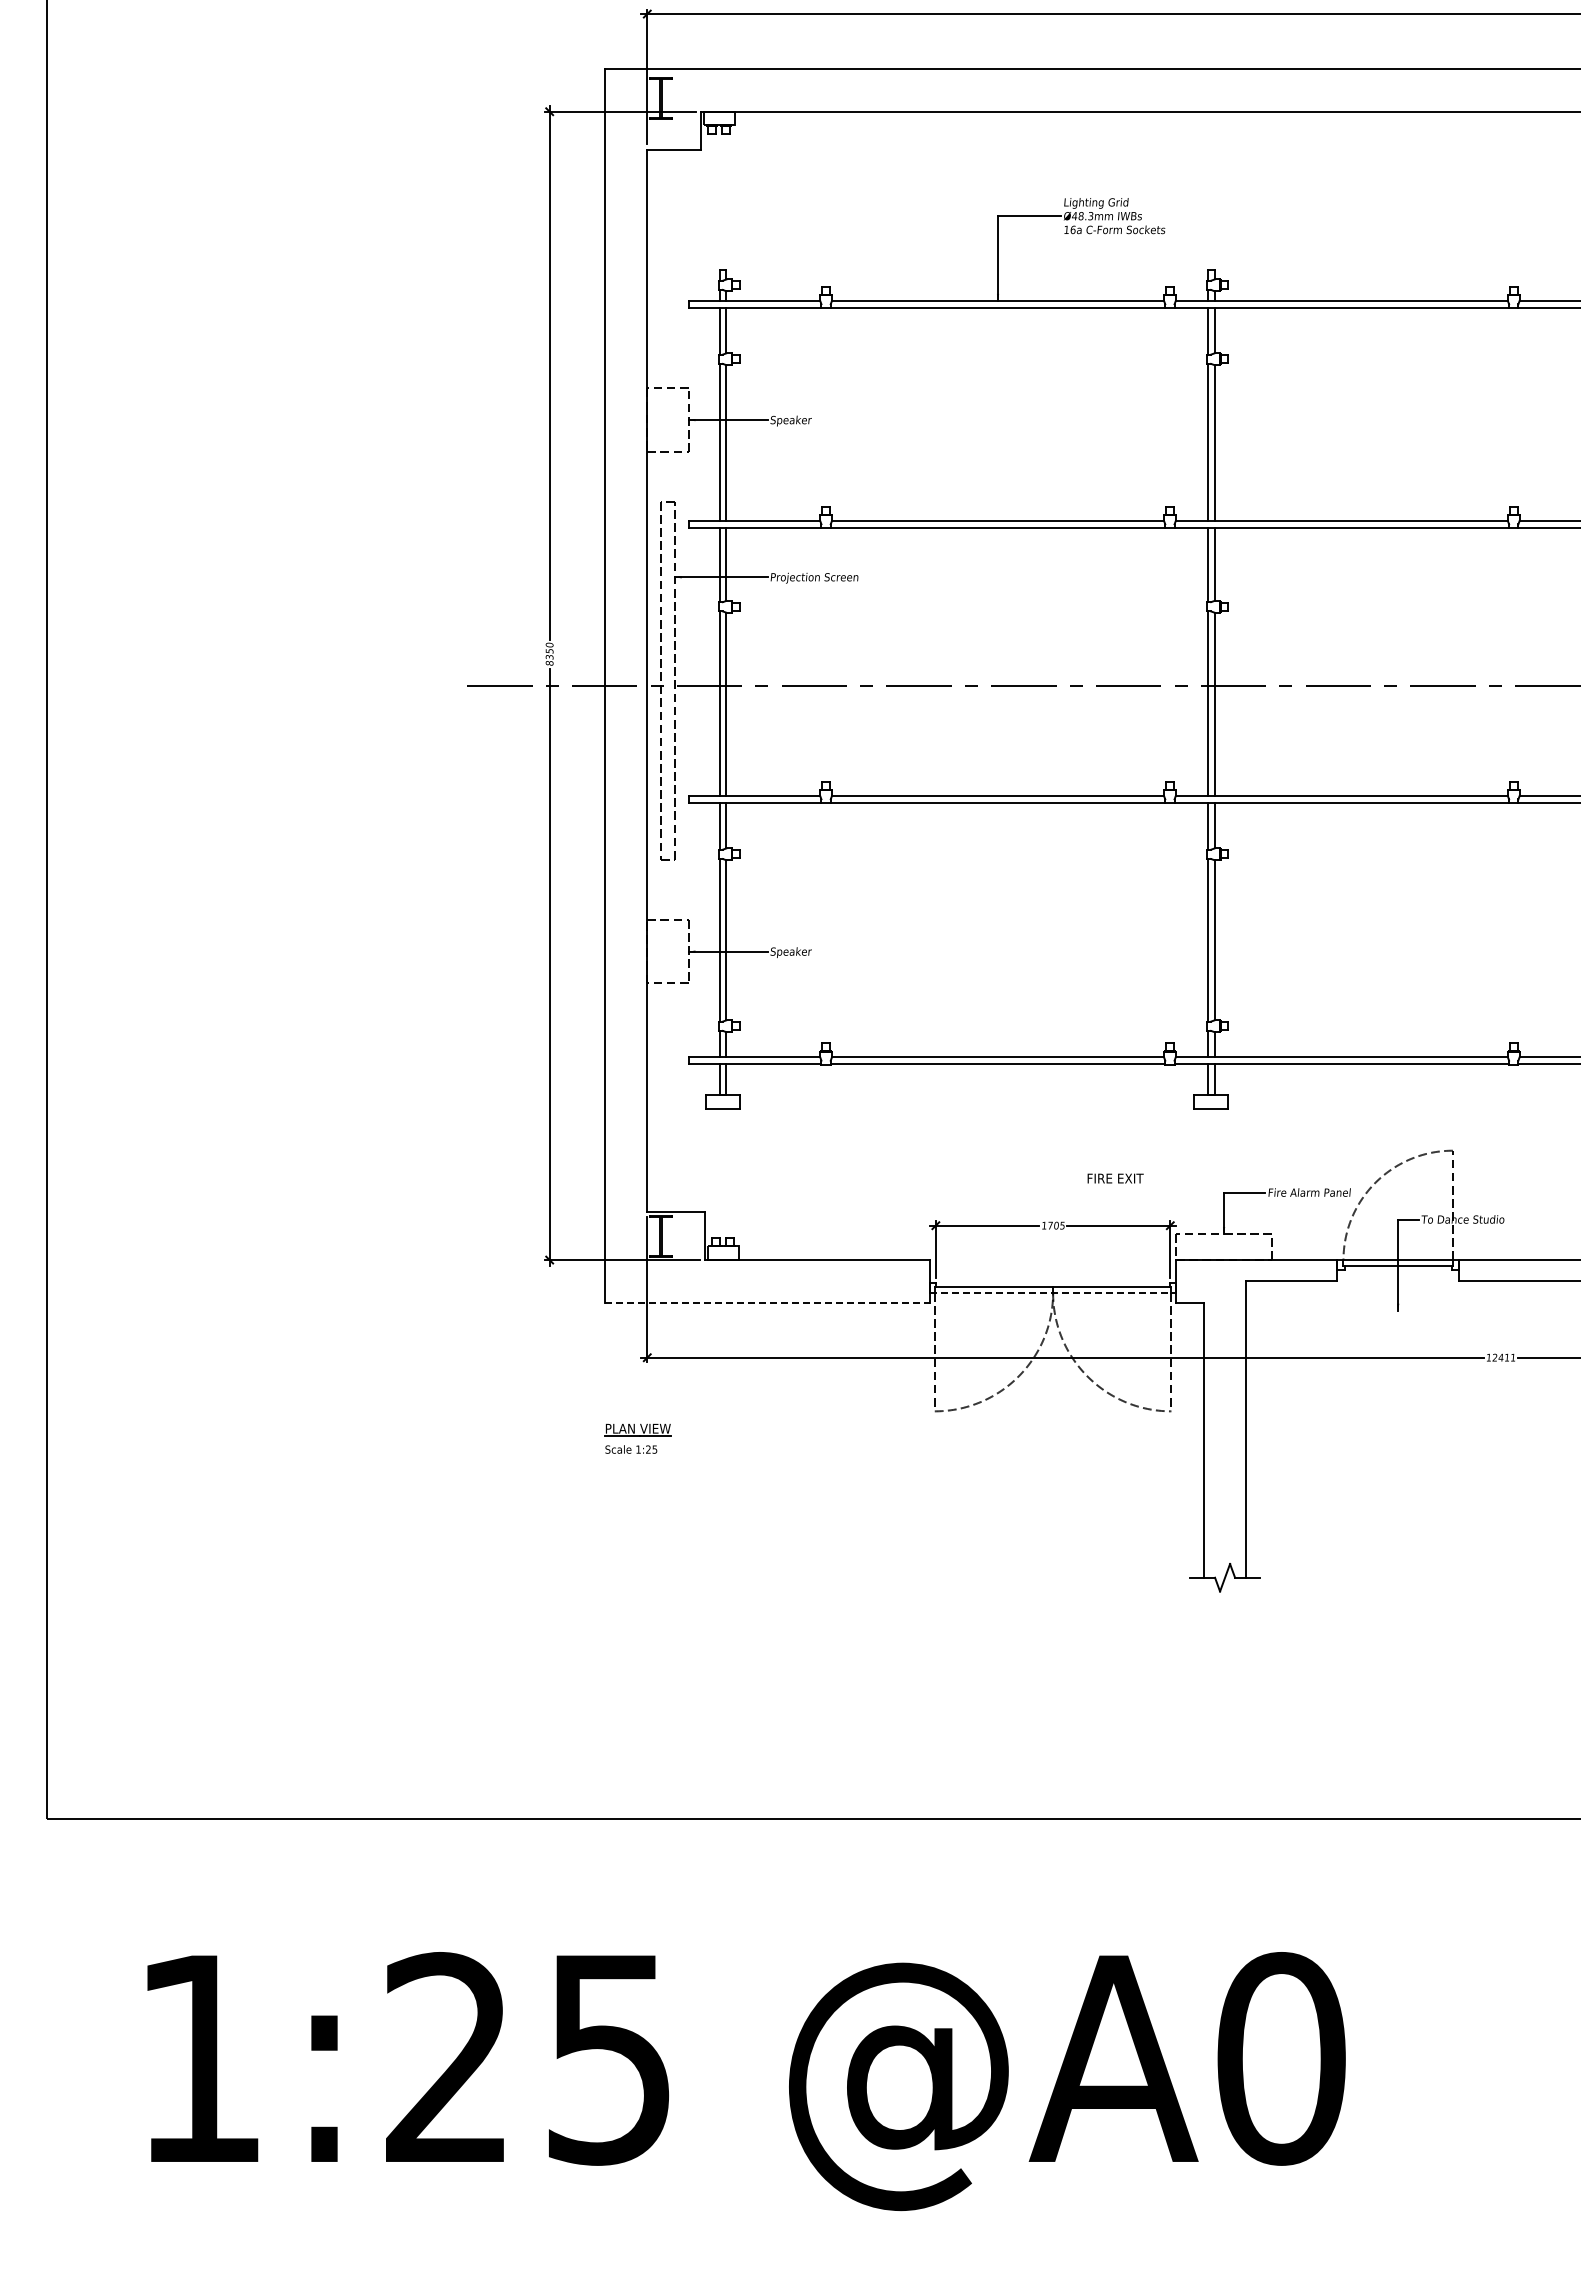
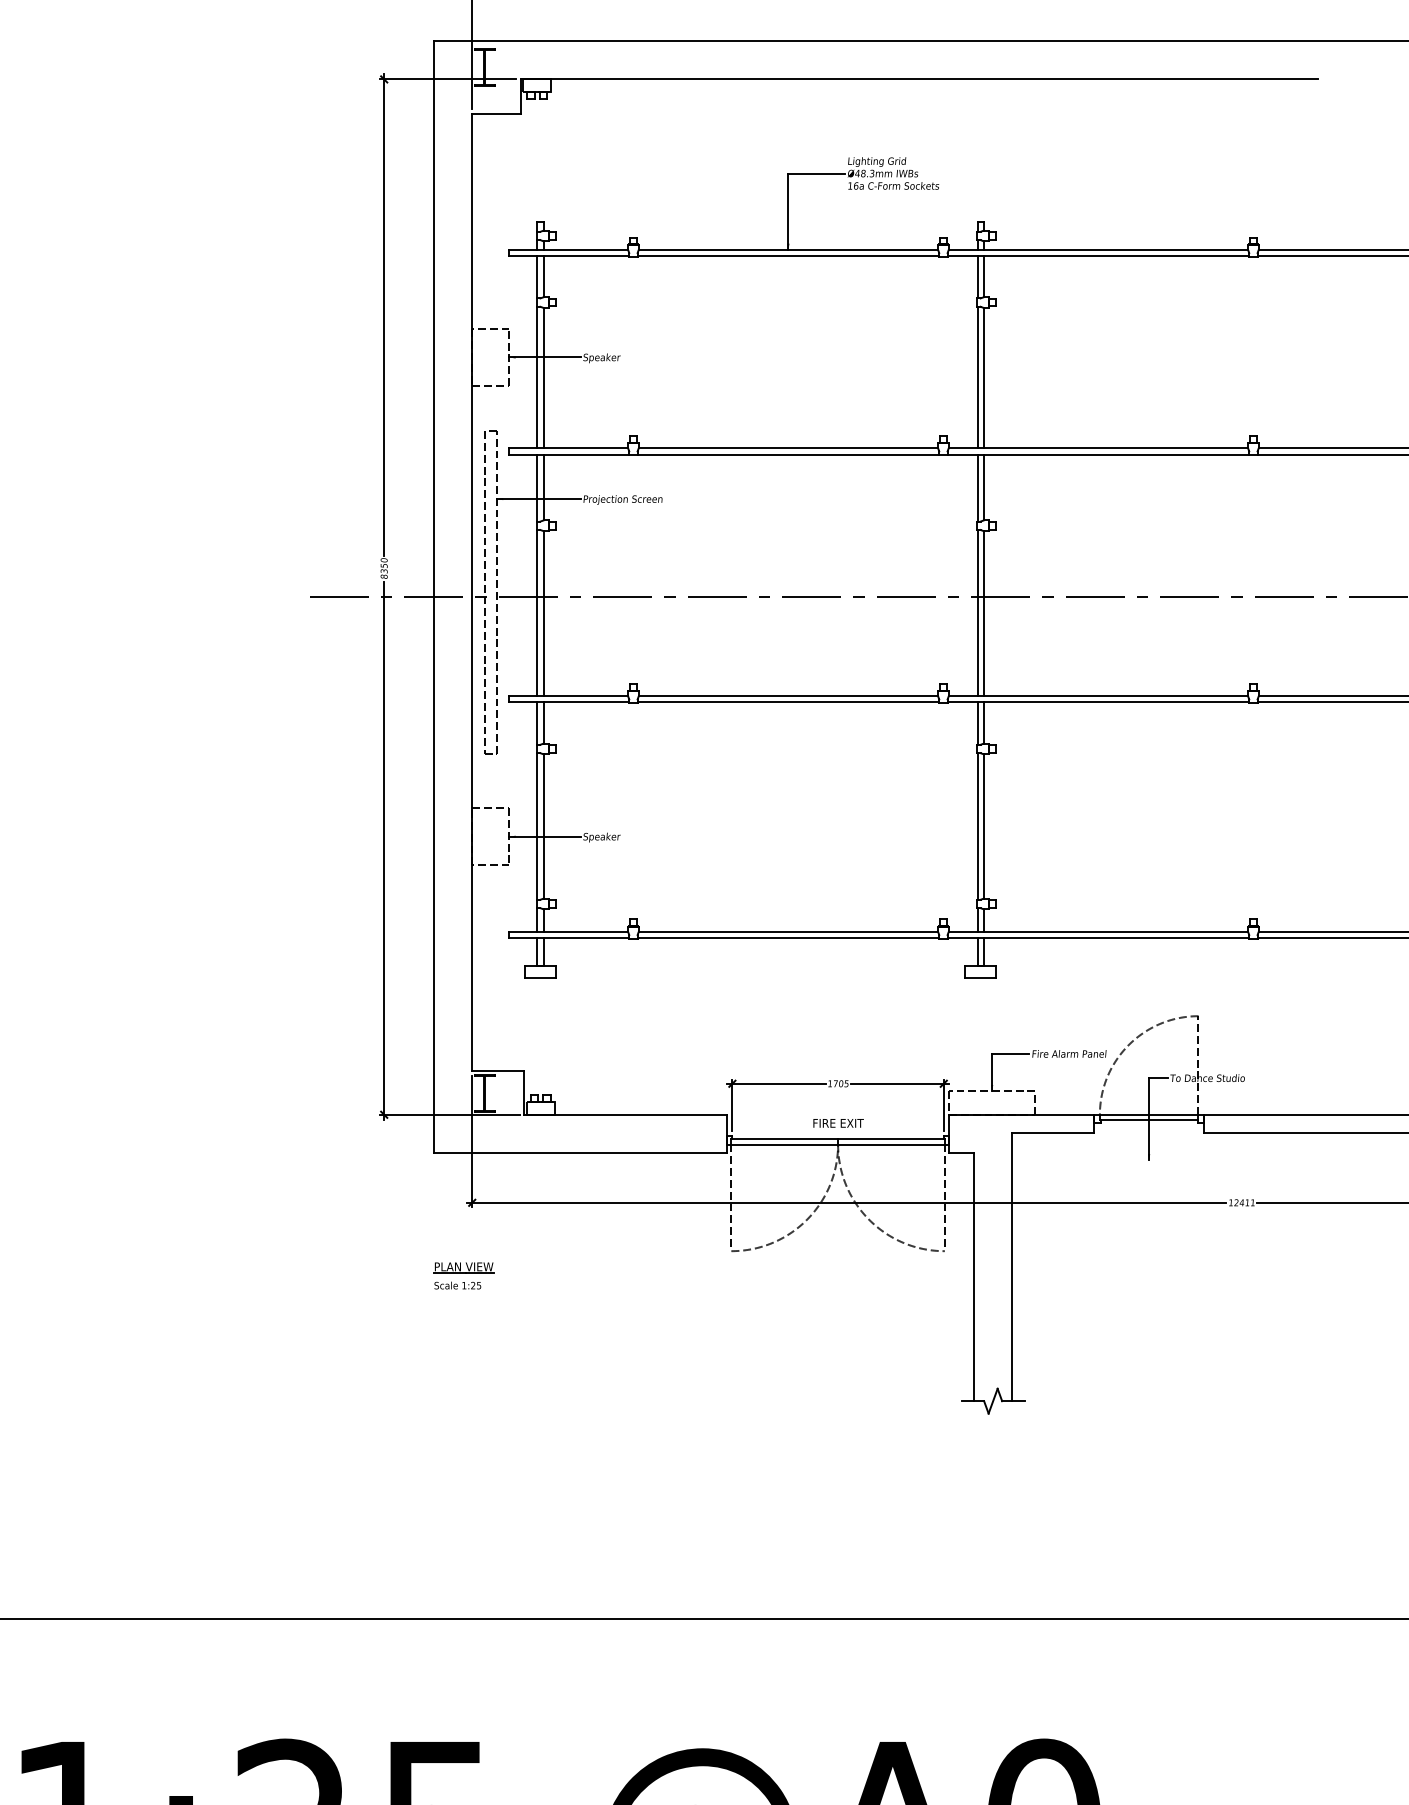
text: (1115, 1178) -> (838, 1123), moved
line: (1053, 1293) -> (838, 1144), dashed -> solid
line: (767, 1302) -> (580, 1153), dashed -> solid

